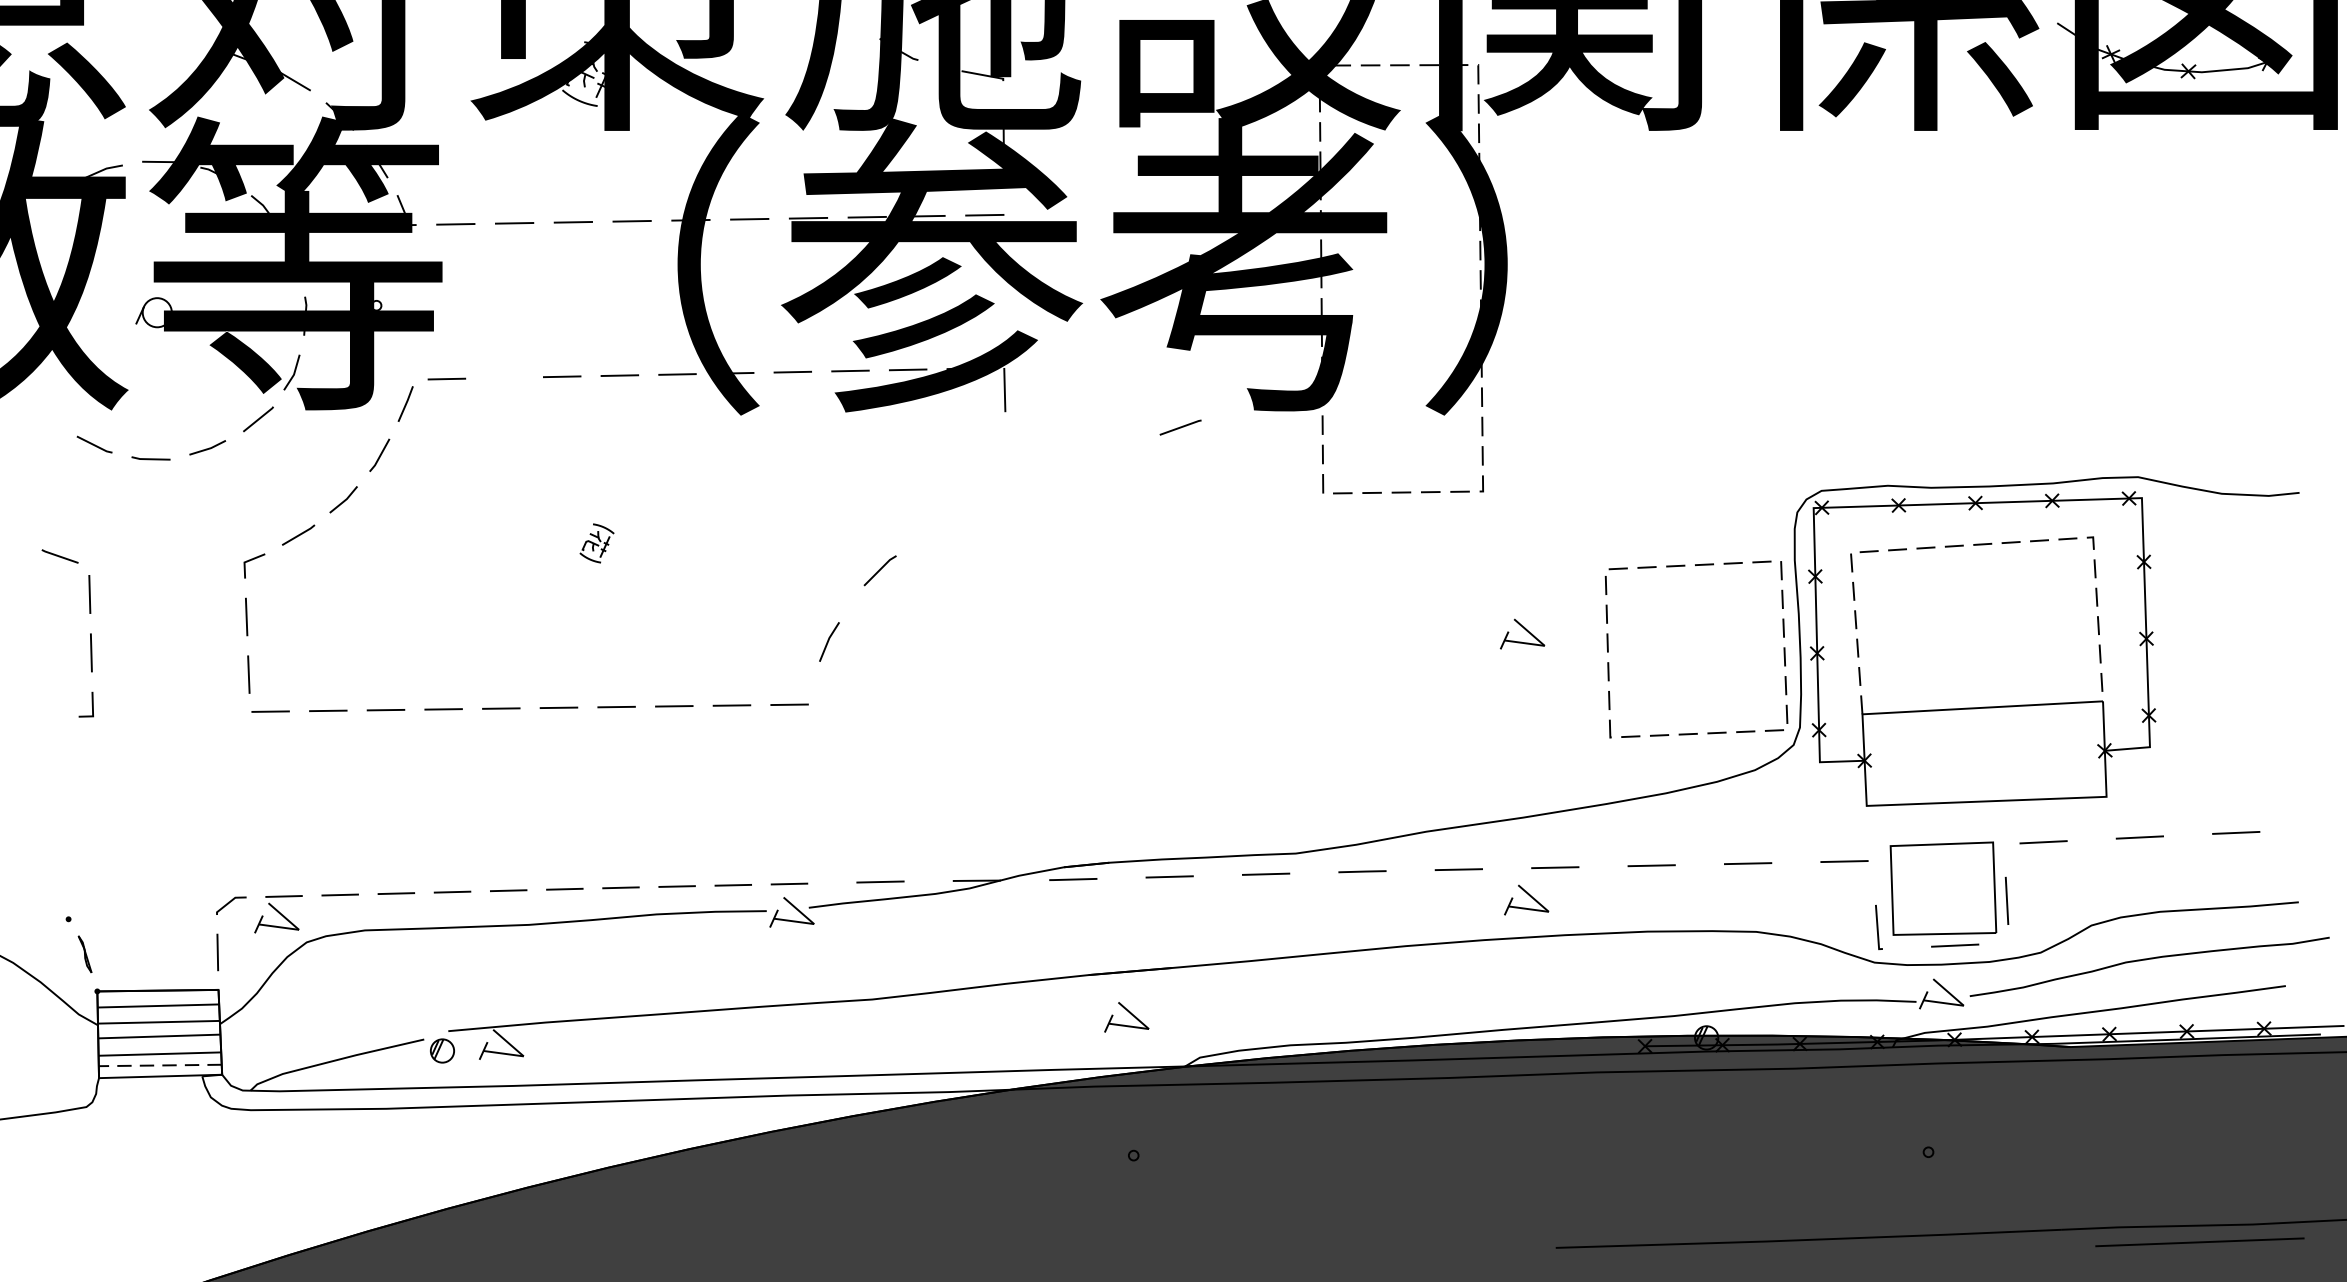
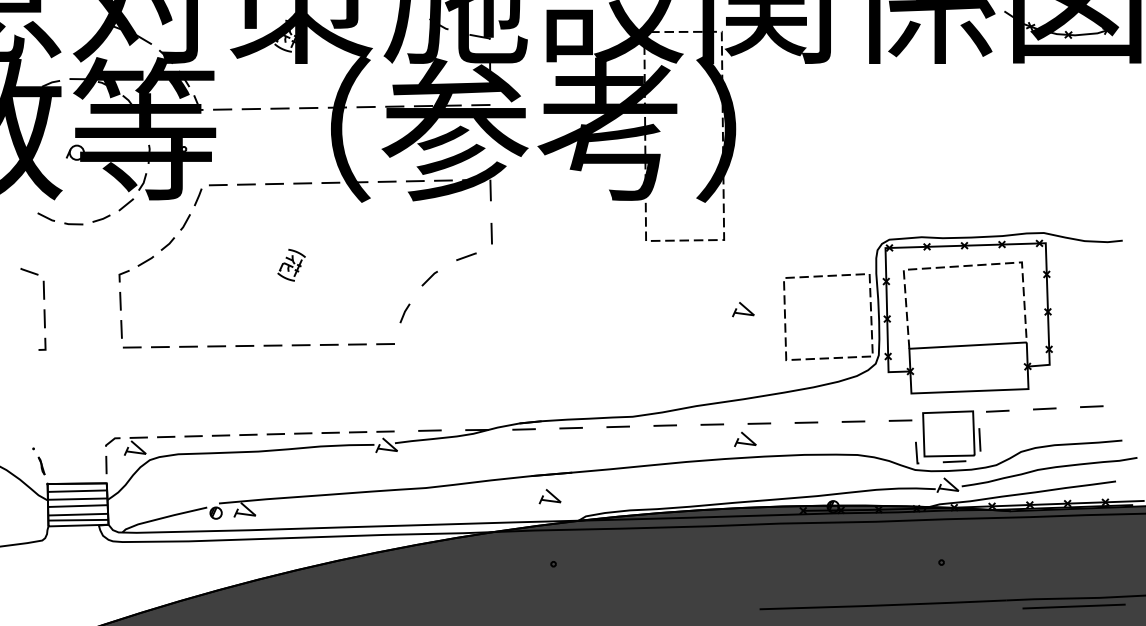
line: (504, 377) -> (246, 184), added
line: (1180, 426) -> (466, 256), moved
line: (1006, 478) -> (491, 233), added
part: (596, 543) -> (291, 265), size x1.67
line: (158, 1066) -> (77, 520), dashed -> solid

